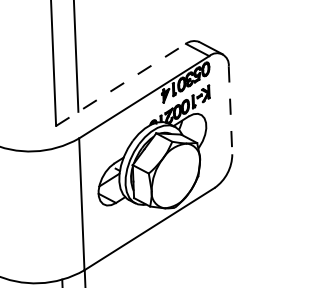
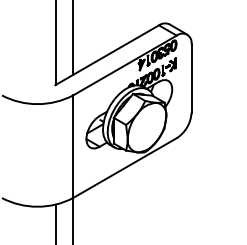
line: (121, 85) -> (107, 55), dashed -> solid
line: (230, 110) -> (191, 78), dashed -> solid

